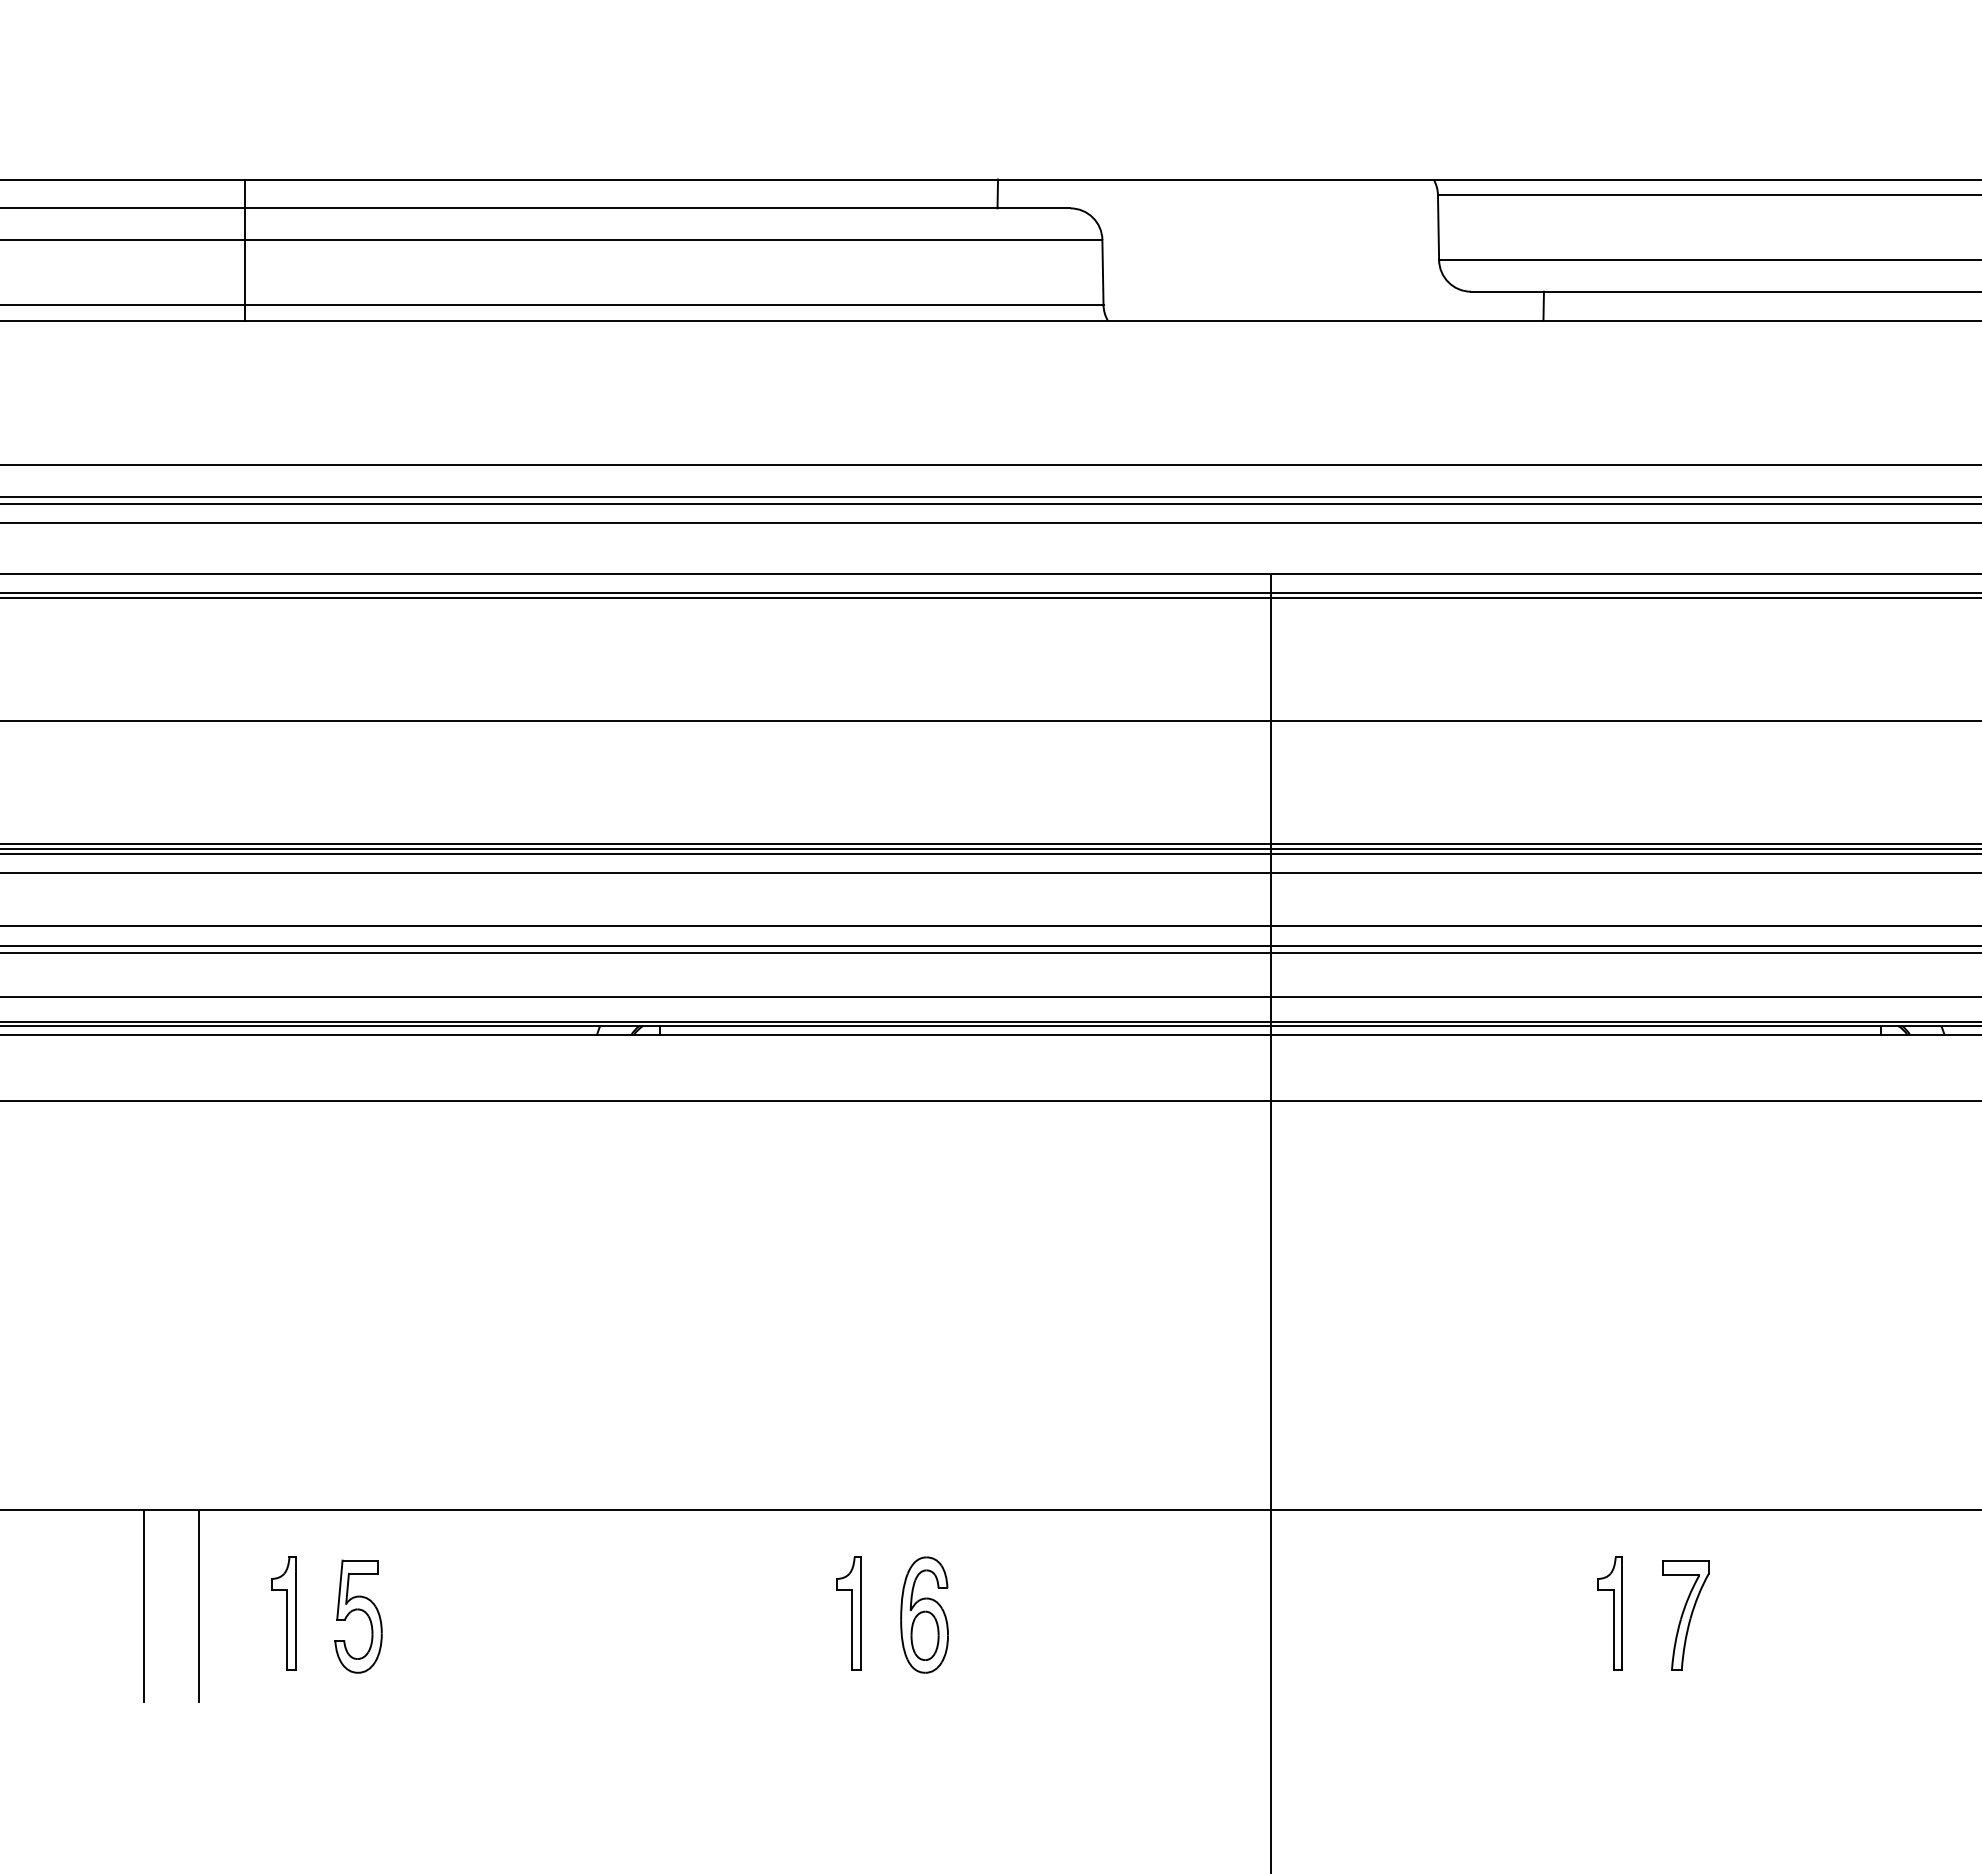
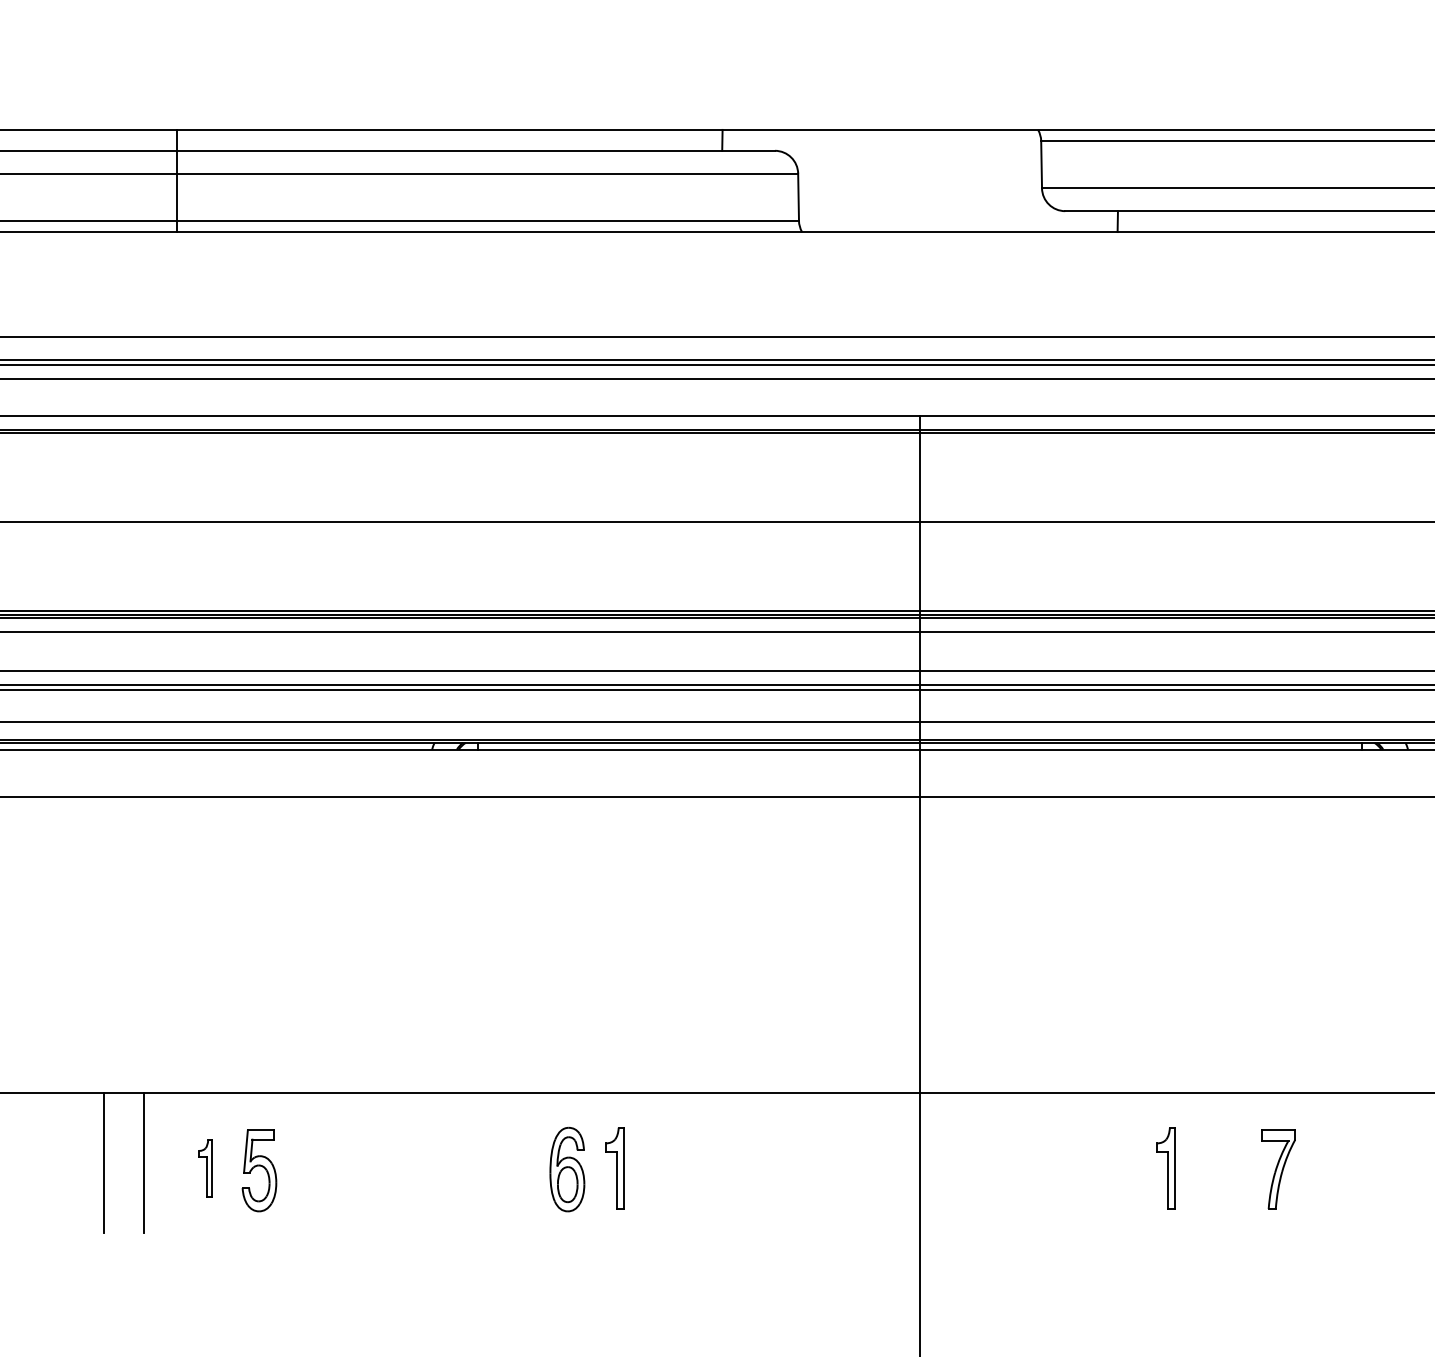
part: (284, 1613) -> (205, 1168), size x0.7
part: (924, 1614) -> (567, 1169), moved
part: (1685, 1614) -> (1278, 1169), moved

